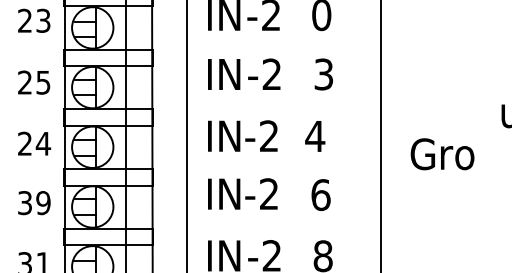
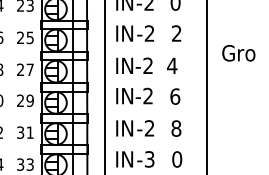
text: (323, 74) -> (176, 33), 3 -> 2
text: (43, 143) -> (30, 69), 24 -> 27
text: (441, 154) -> (238, 53), moved
text: (24, 204) -> (20, 101), 39 -> 29

